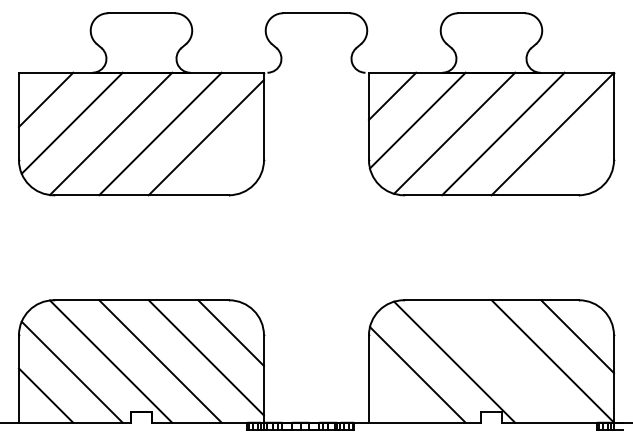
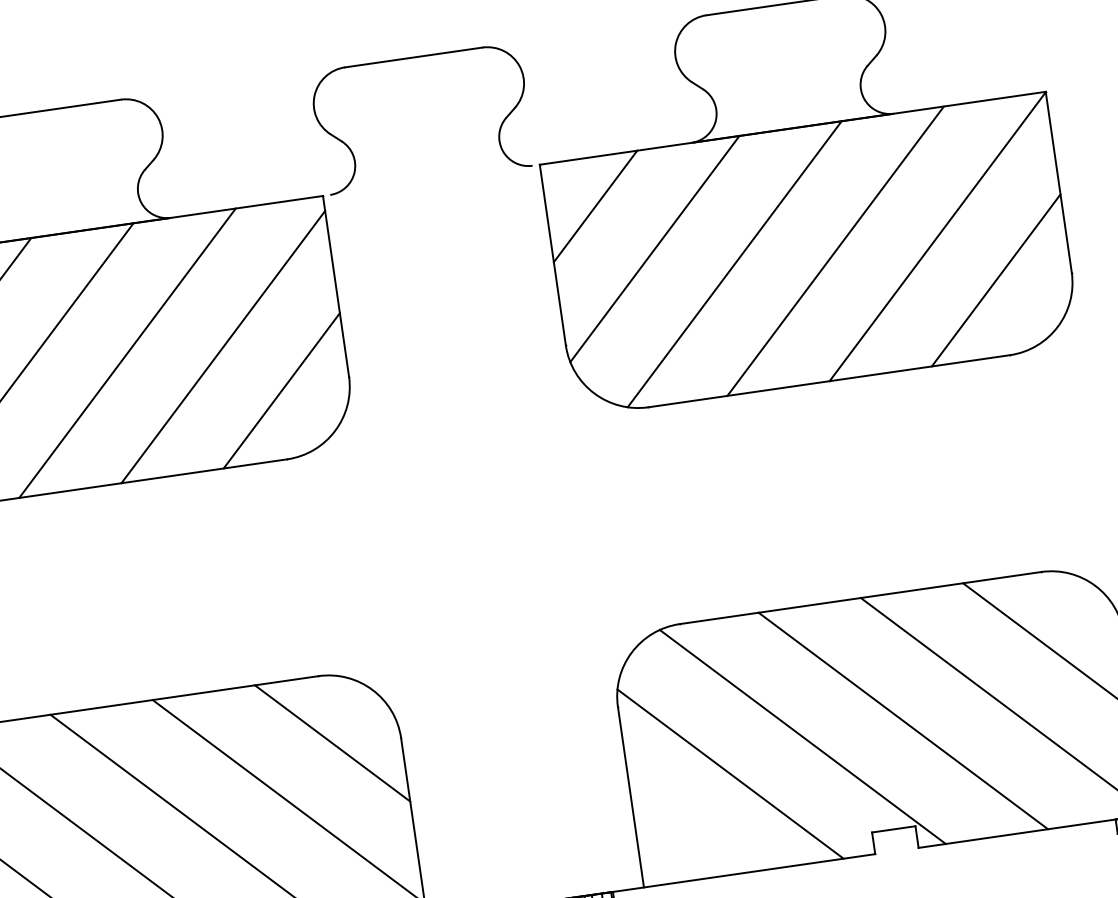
line: (577, 158) -> (995, 279), added
line: (230, 162) -> (280, 391), added
line: (503, 361) -> (903, 720), added

